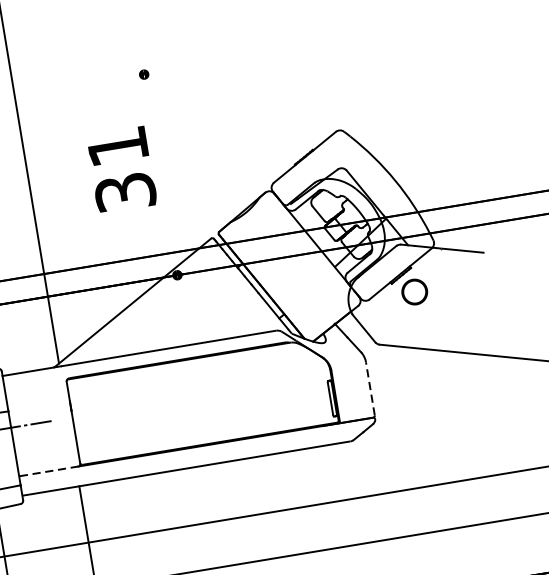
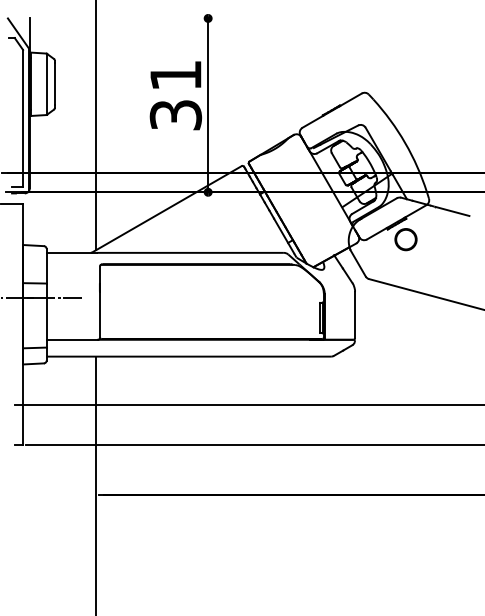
line: (161, 175) -> (208, 105), added
line: (370, 389) -> (355, 315), dashed -> solid
line: (48, 471) -> (72, 339), dashed -> solid

